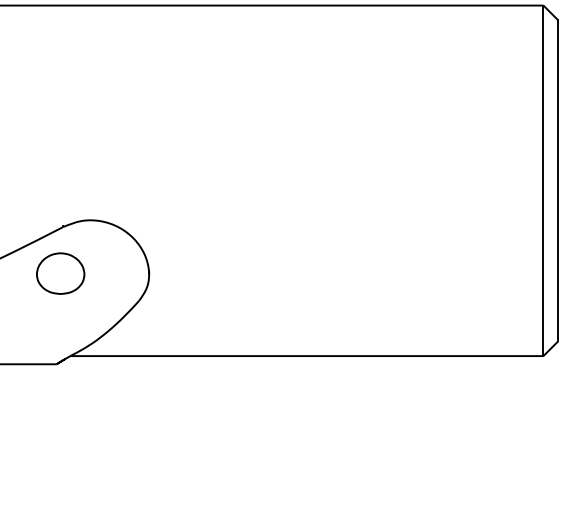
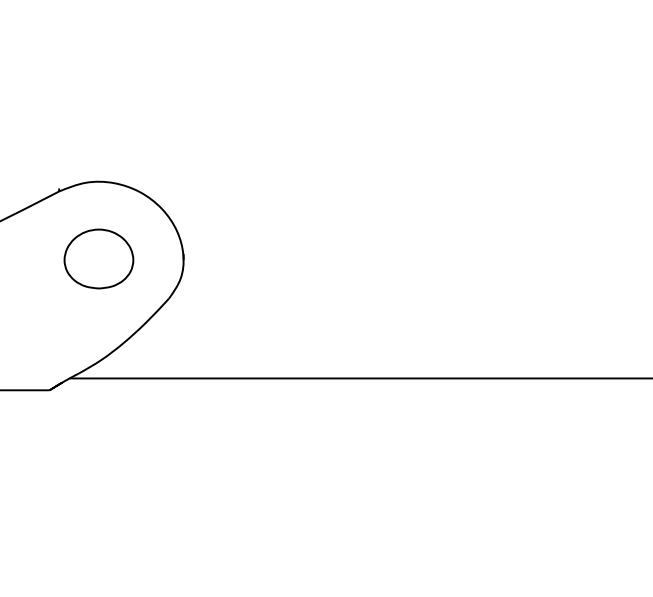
part: (60, 273) -> (98, 258), moved

